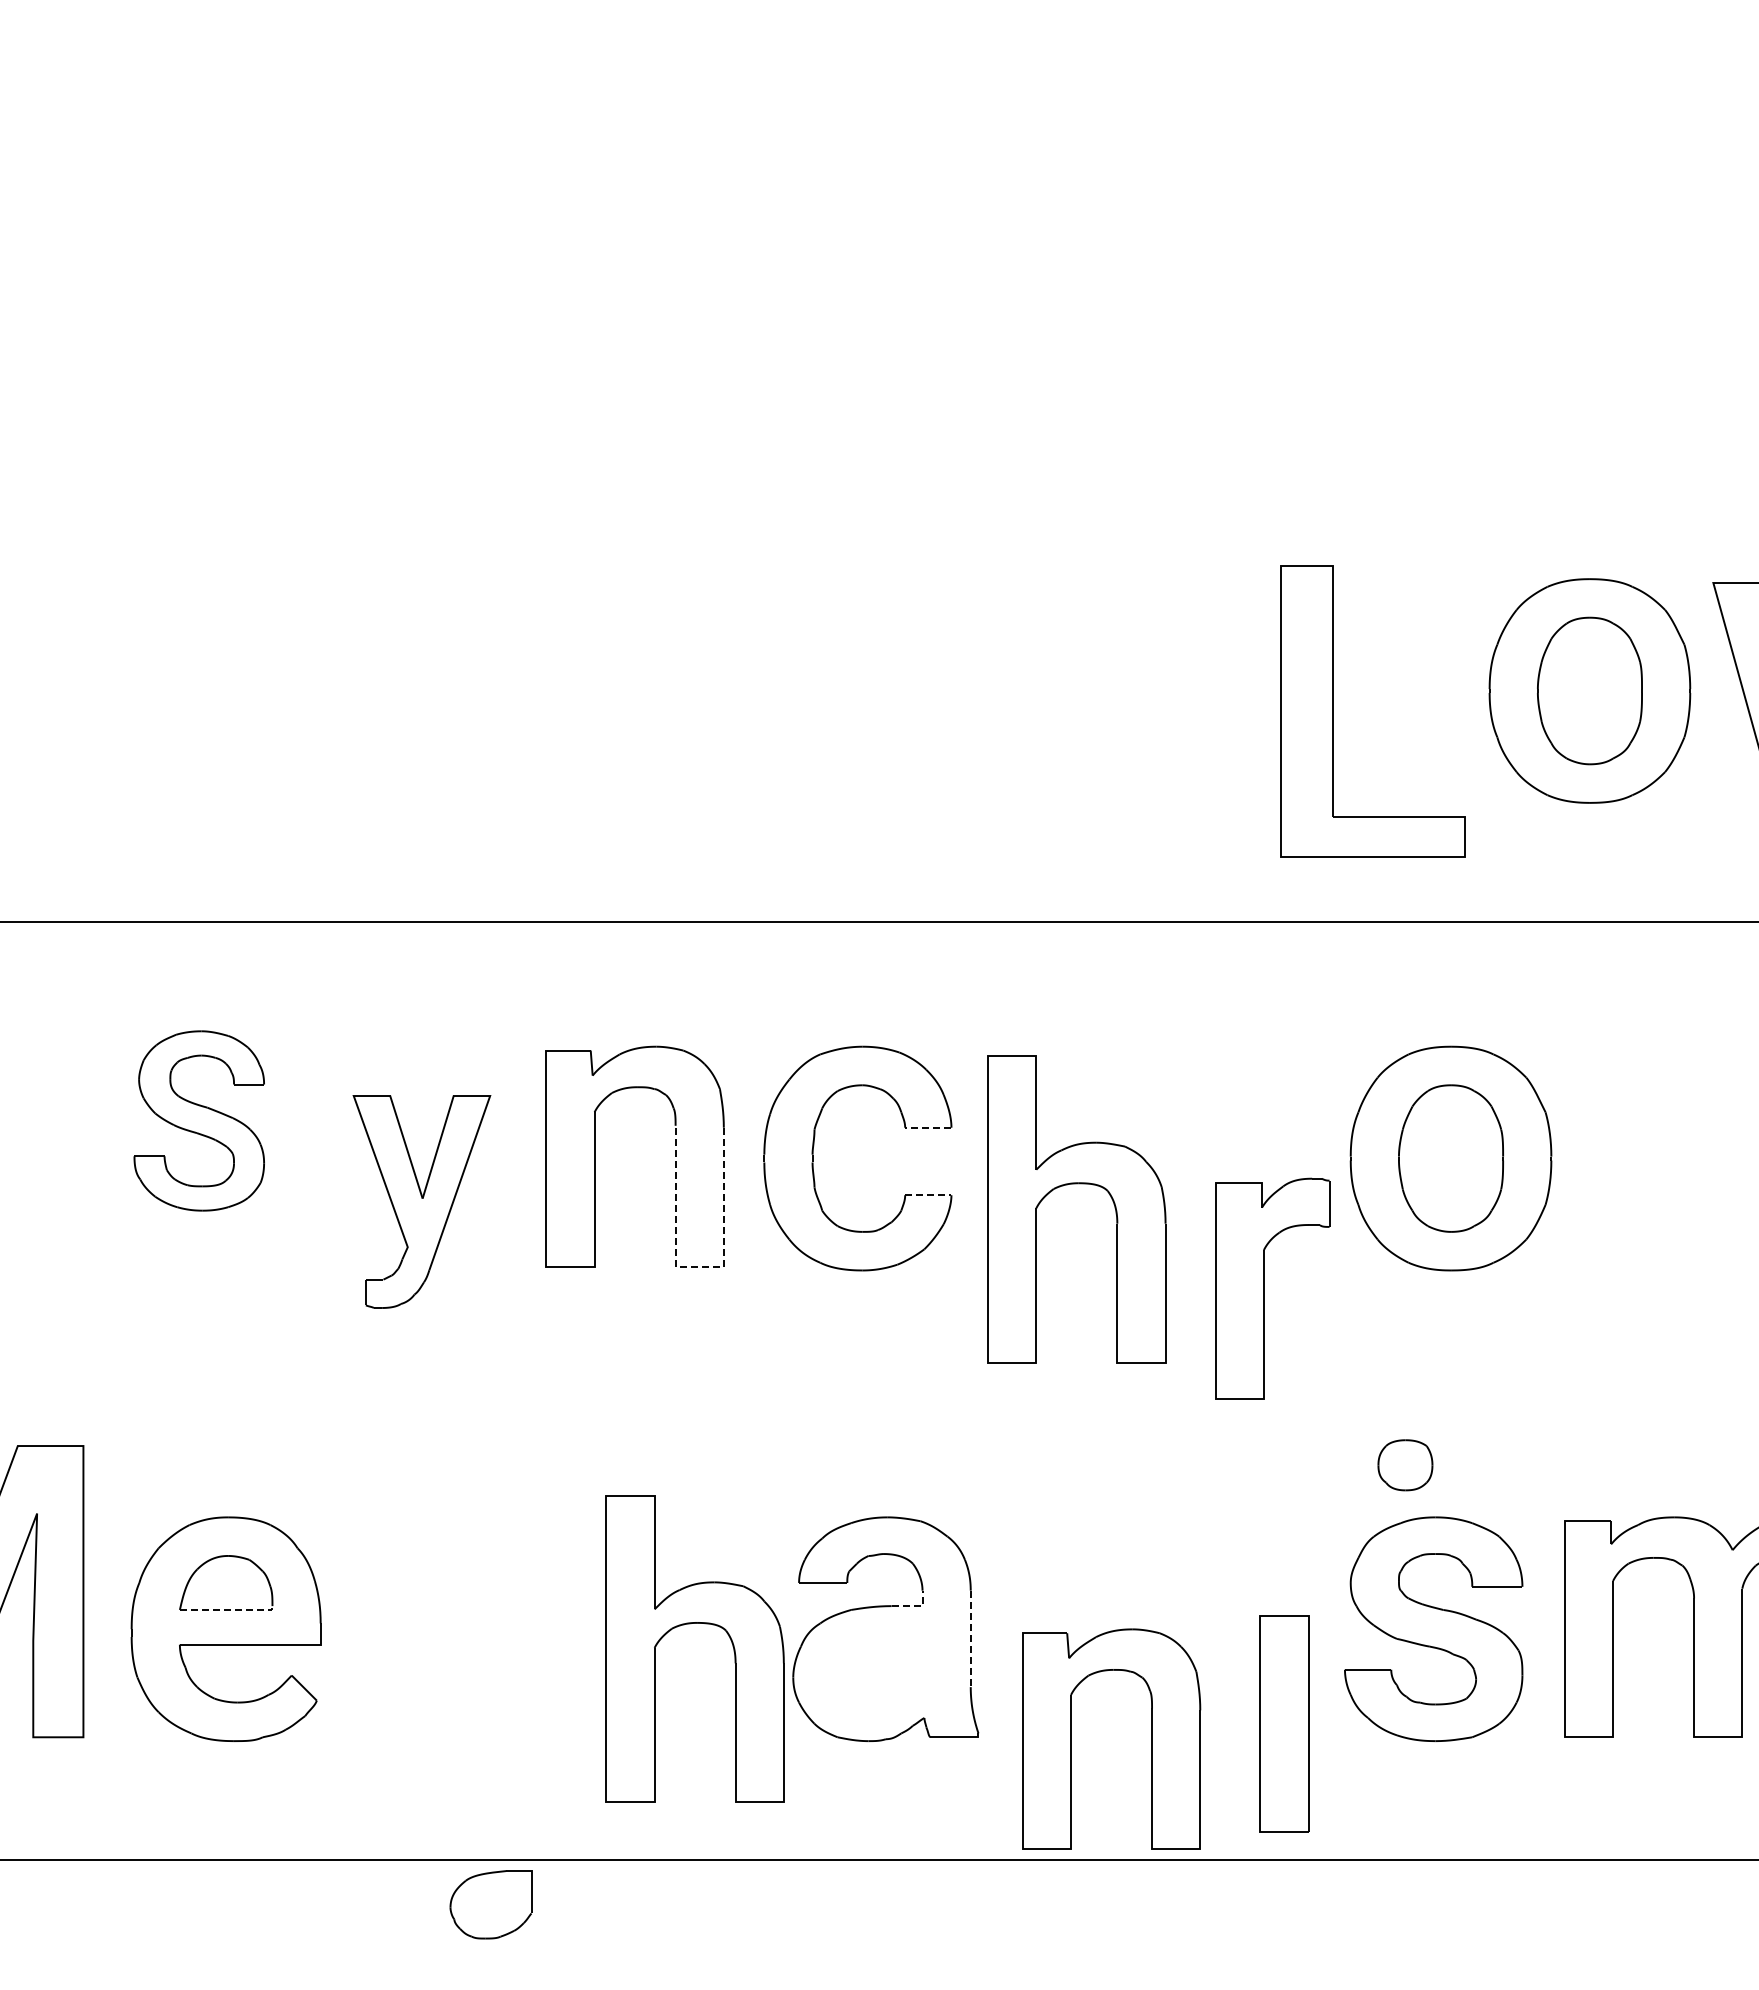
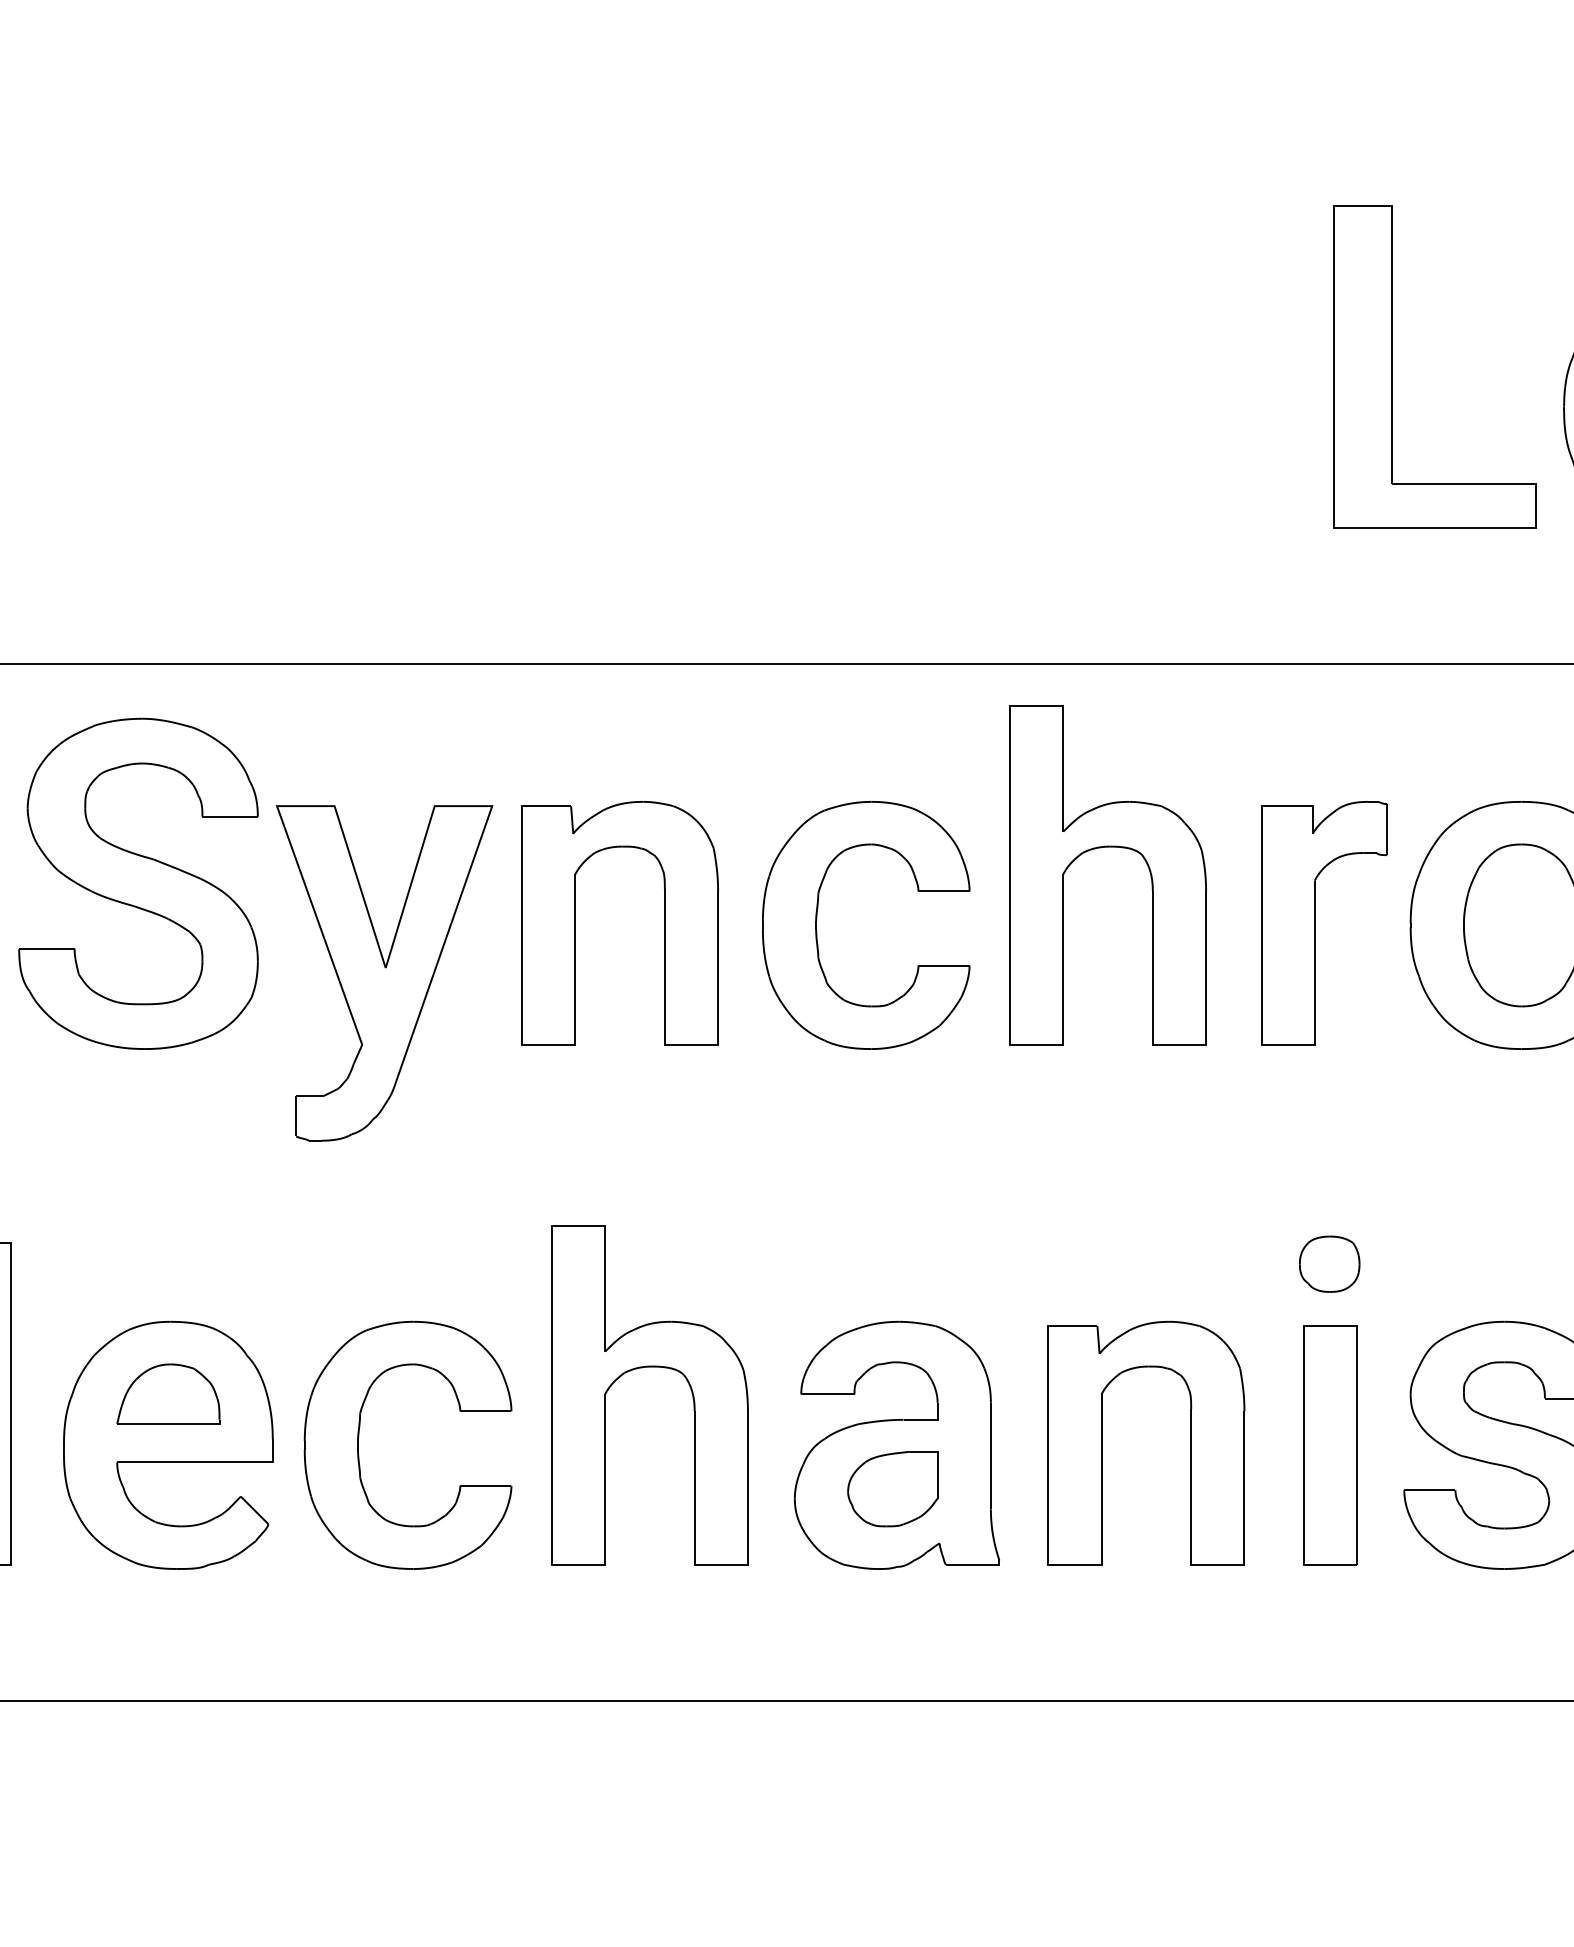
part: (1333, 711) -> (1391, 367), moved
part: (199, 1120) -> (138, 883), size x1.67
line: (927, 1127) -> (943, 891), dashed -> solid
part: (1076, 1184) -> (1107, 848), moved
line: (928, 1195) -> (944, 966), dashed -> solid
part: (421, 1201) -> (384, 972), size x1.43
line: (698, 1266) -> (690, 1044), dashed -> solid
part: (1264, 1288) -> (1315, 923), moved
part: (1405, 1465) -> (1329, 1264), moved
line: (915, 1606) -> (929, 1420), dashed -> solid
line: (228, 1609) -> (170, 1423), dashed -> solid
part: (399, 1619) -> (359, 1434), added
part: (690, 1624) -> (644, 1368), moved
line: (970, 1639) -> (990, 1456), dashed -> solid
part: (1284, 1723) -> (1330, 1444), moved
part: (1071, 1738) -> (1102, 1442), moved
part: (490, 1904) -> (892, 1488), moved

